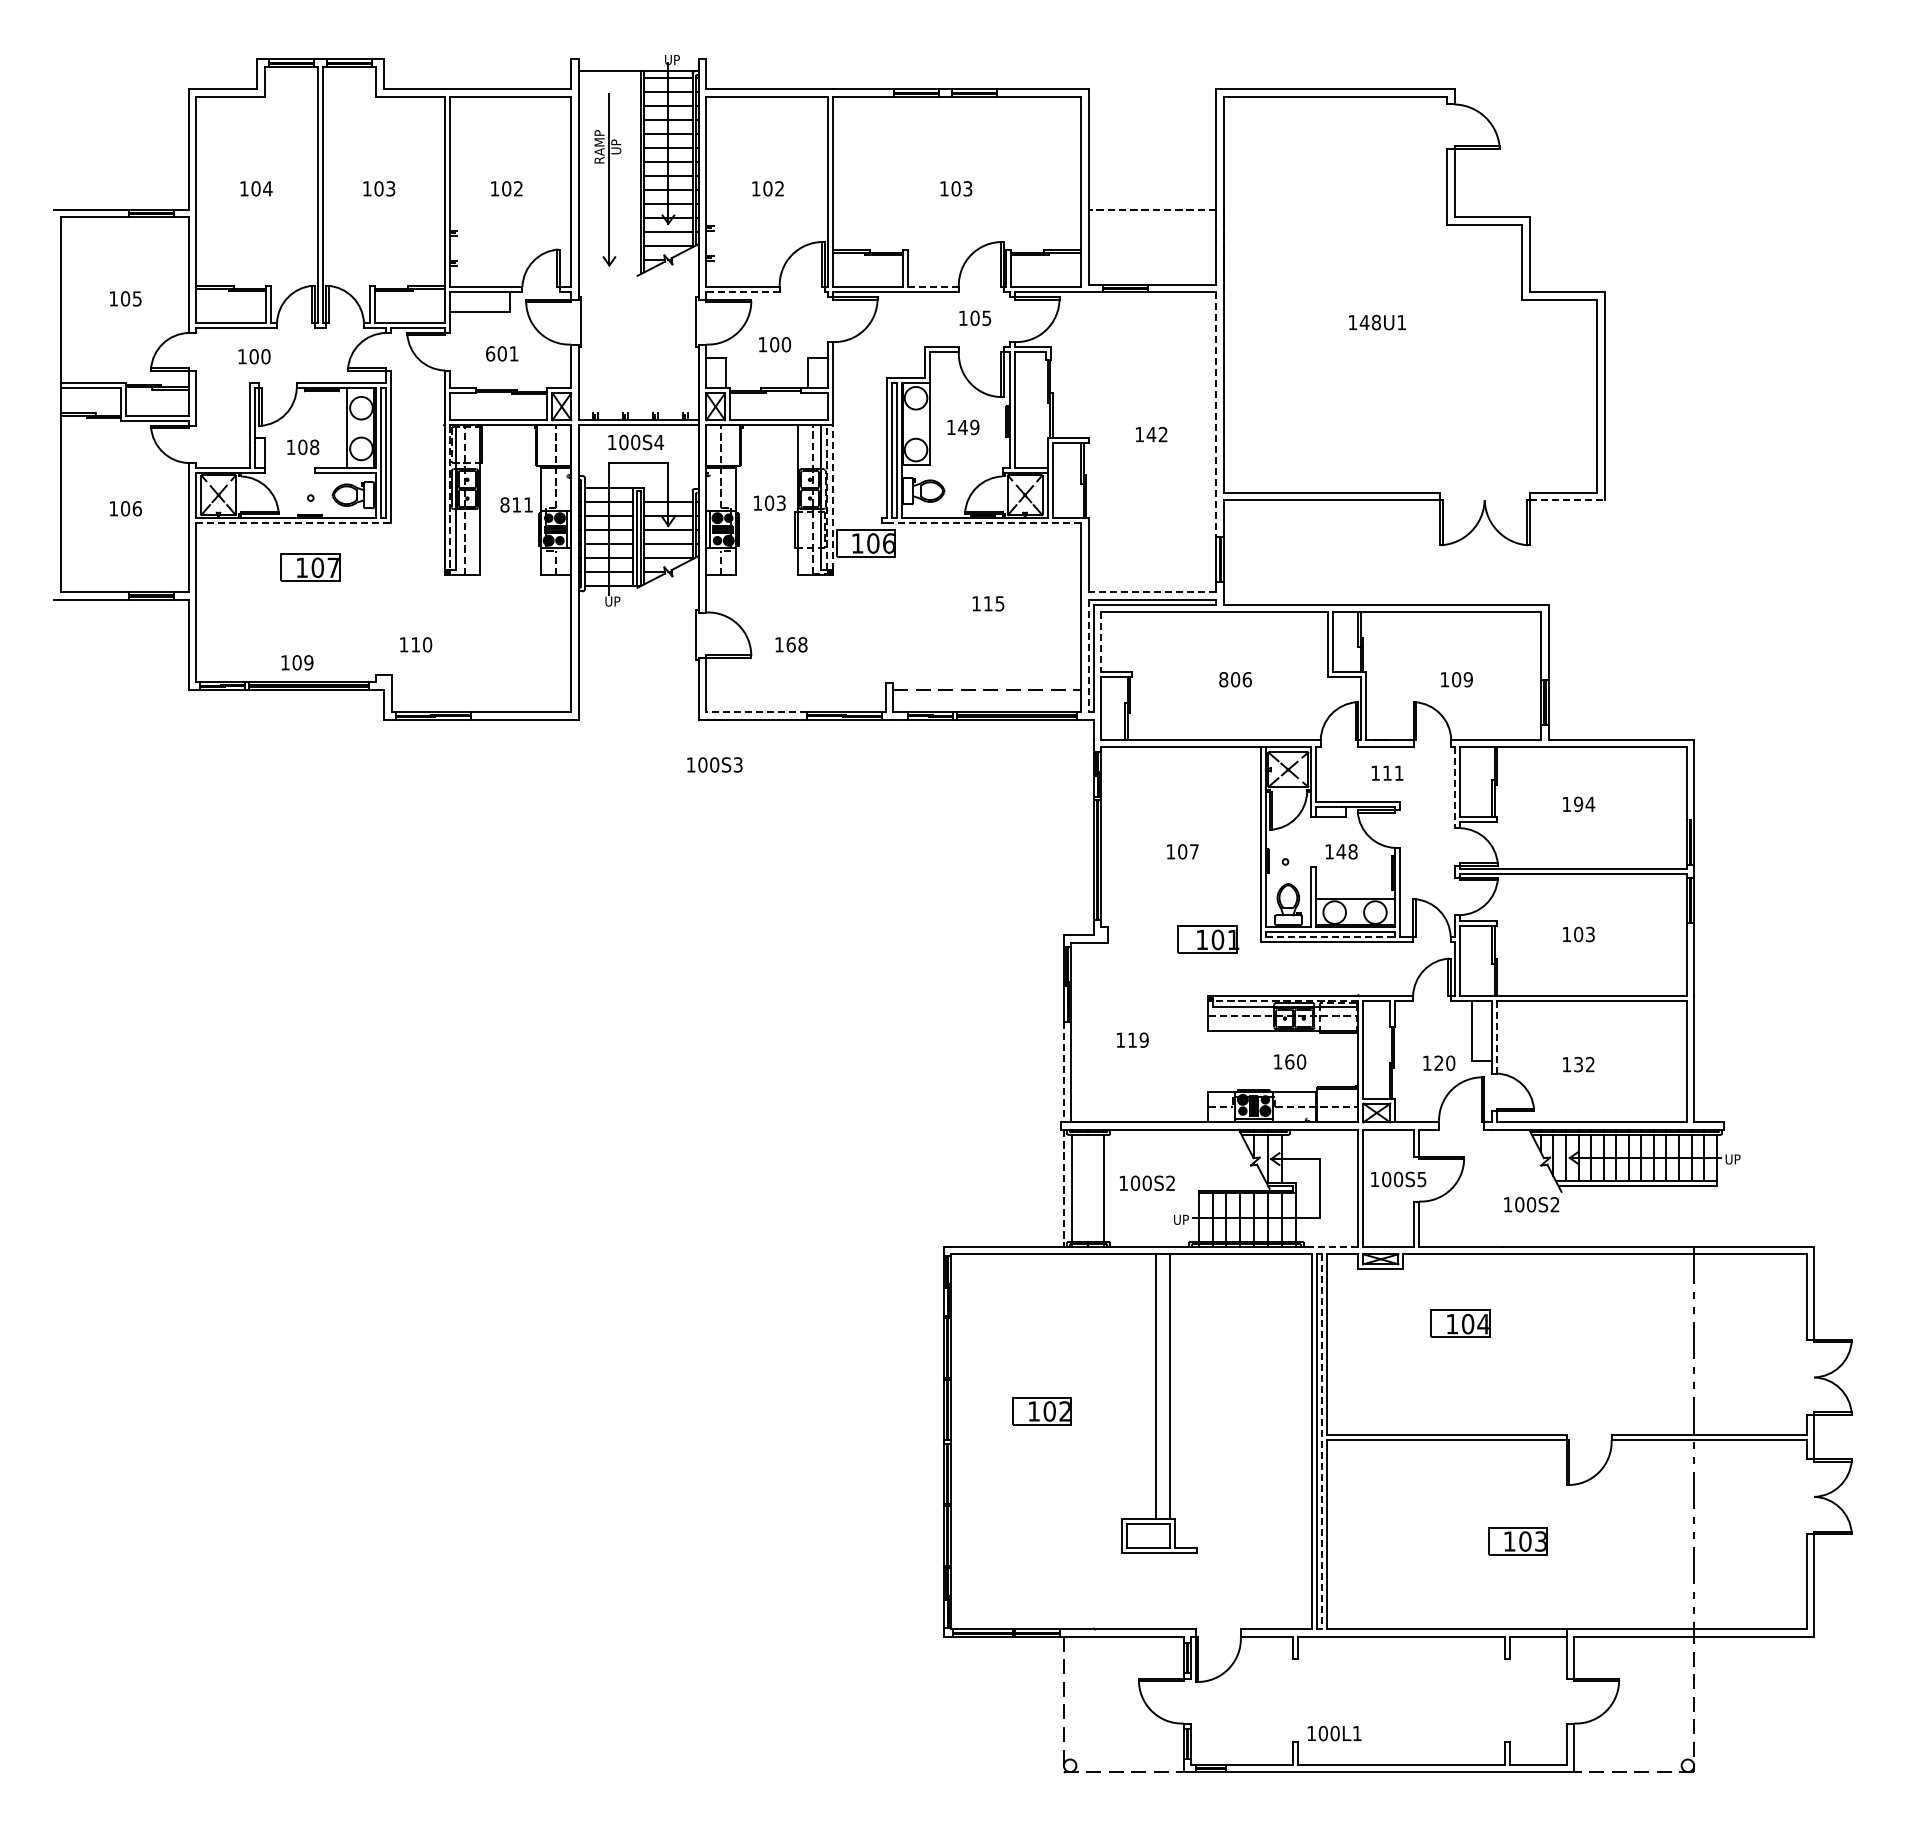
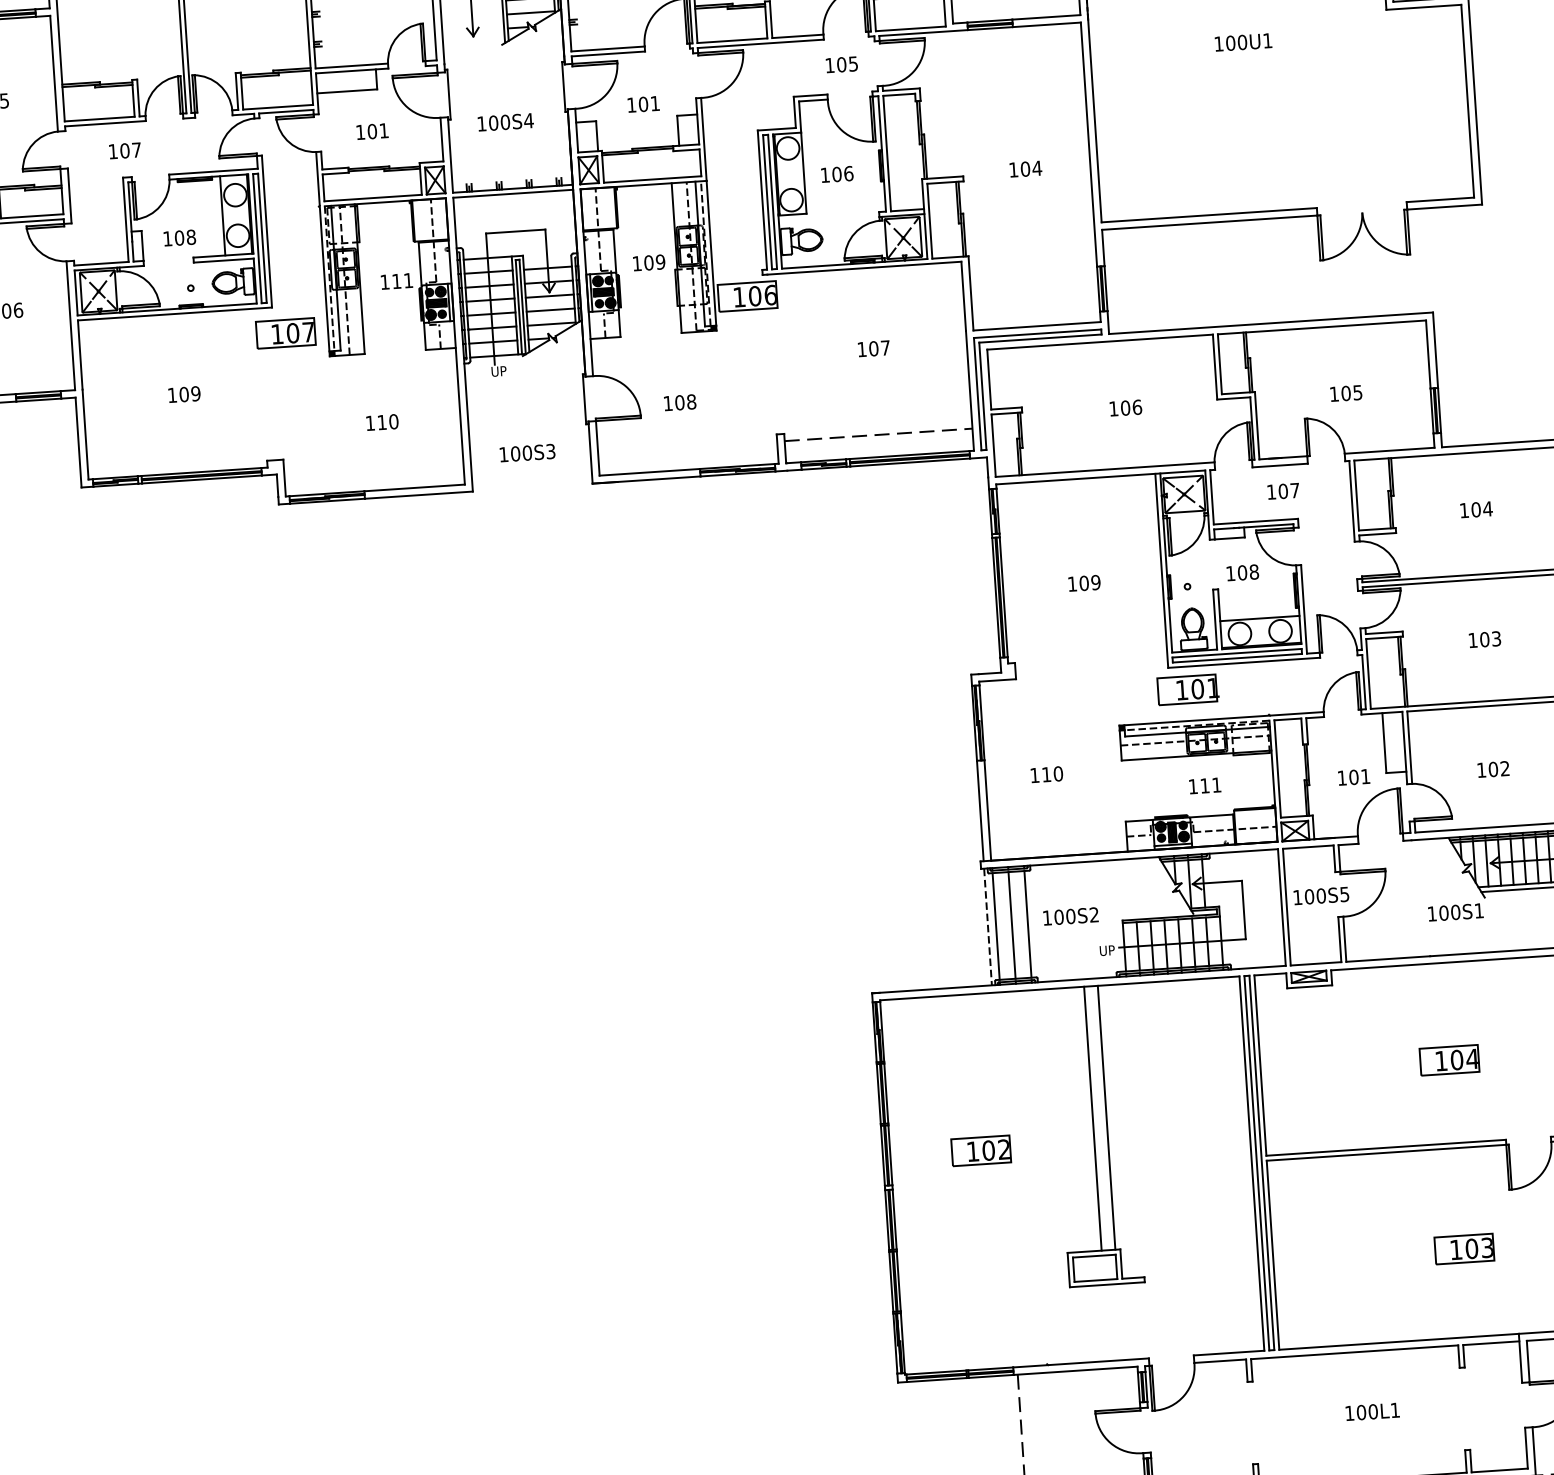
line: (933, 287) -> (798, 36), dashed -> solid
line: (743, 292) -> (608, 54), dashed -> solid
text: (1370, 322) -> (1236, 42), 148U1 -> 100U1
text: (786, 344) -> (655, 103), 100 -> 101
text: (490, 353) -> (360, 132), 601 -> 101
text: (265, 356) -> (136, 149), 100 -> 107
line: (1216, 414) -> (1089, 144), dashed -> solid
text: (968, 427) -> (842, 174), 149 -> 106
text: (1157, 434) -> (1031, 168), 142 -> 104
text: (636, 442) -> (506, 122), moved
line: (832, 497) -> (711, 253), dashed -> solid
line: (1567, 500) -> (1444, 207), dashed -> solid
text: (780, 502) -> (659, 261), 103 -> 109
text: (504, 504) -> (384, 281), 811 -> 111
line: (293, 522) -> (175, 313), dashed -> solid
line: (983, 522) -> (863, 267), dashed -> solid
part: (310, 567) -> (285, 333), moved
line: (1152, 592) -> (1036, 326), dashed -> solid
text: (993, 603) -> (879, 348), 115 -> 107
line: (1101, 642) -> (989, 379), dashed -> solid
text: (416, 644) -> (382, 422), moved
text: (790, 644) -> (679, 402), 168 -> 108
line: (1088, 656) -> (977, 394), dashed -> solid
text: (297, 662) -> (184, 394), moved
text: (1223, 679) -> (1113, 408), 806 -> 106
text: (1467, 679) -> (1357, 392), 109 -> 105
line: (756, 712) -> (649, 472), dashed -> solid
text: (714, 764) -> (527, 452), moved
text: (1392, 772) -> (1288, 490), 111 -> 107
line: (1455, 788) -> (1352, 502), dashed -> solid
text: (1578, 804) -> (1476, 509), 194 -> 104
text: (1193, 851) -> (1095, 582), 107 -> 109
text: (1341, 851) -> (1242, 572), 148 -> 108
line: (1330, 936) -> (1237, 658), dashed -> solid
part: (1208, 939) -> (1188, 689), moved
line: (1496, 1037) -> (1409, 747), dashed -> solid
text: (1143, 1039) -> (1057, 773), 119 -> 110
text: (1295, 1061) -> (1210, 785), 160 -> 111
text: (1444, 1062) -> (1359, 776), 120 -> 101
text: (1578, 1064) -> (1493, 769), 132 -> 102
line: (1063, 1072) -> (979, 811), dashed -> solid
line: (1087, 1187) -> (1011, 924), added
text: (1554, 1204) -> (1478, 910), 100S2 -> 100S1
line: (1334, 1246) -> (1261, 967), dashed -> solid
part: (1460, 1323) -> (1449, 1059), moved
line: (1321, 1441) -> (1261, 1162), dashed -> solid
text: (1334, 1733) -> (1372, 1411), moved

